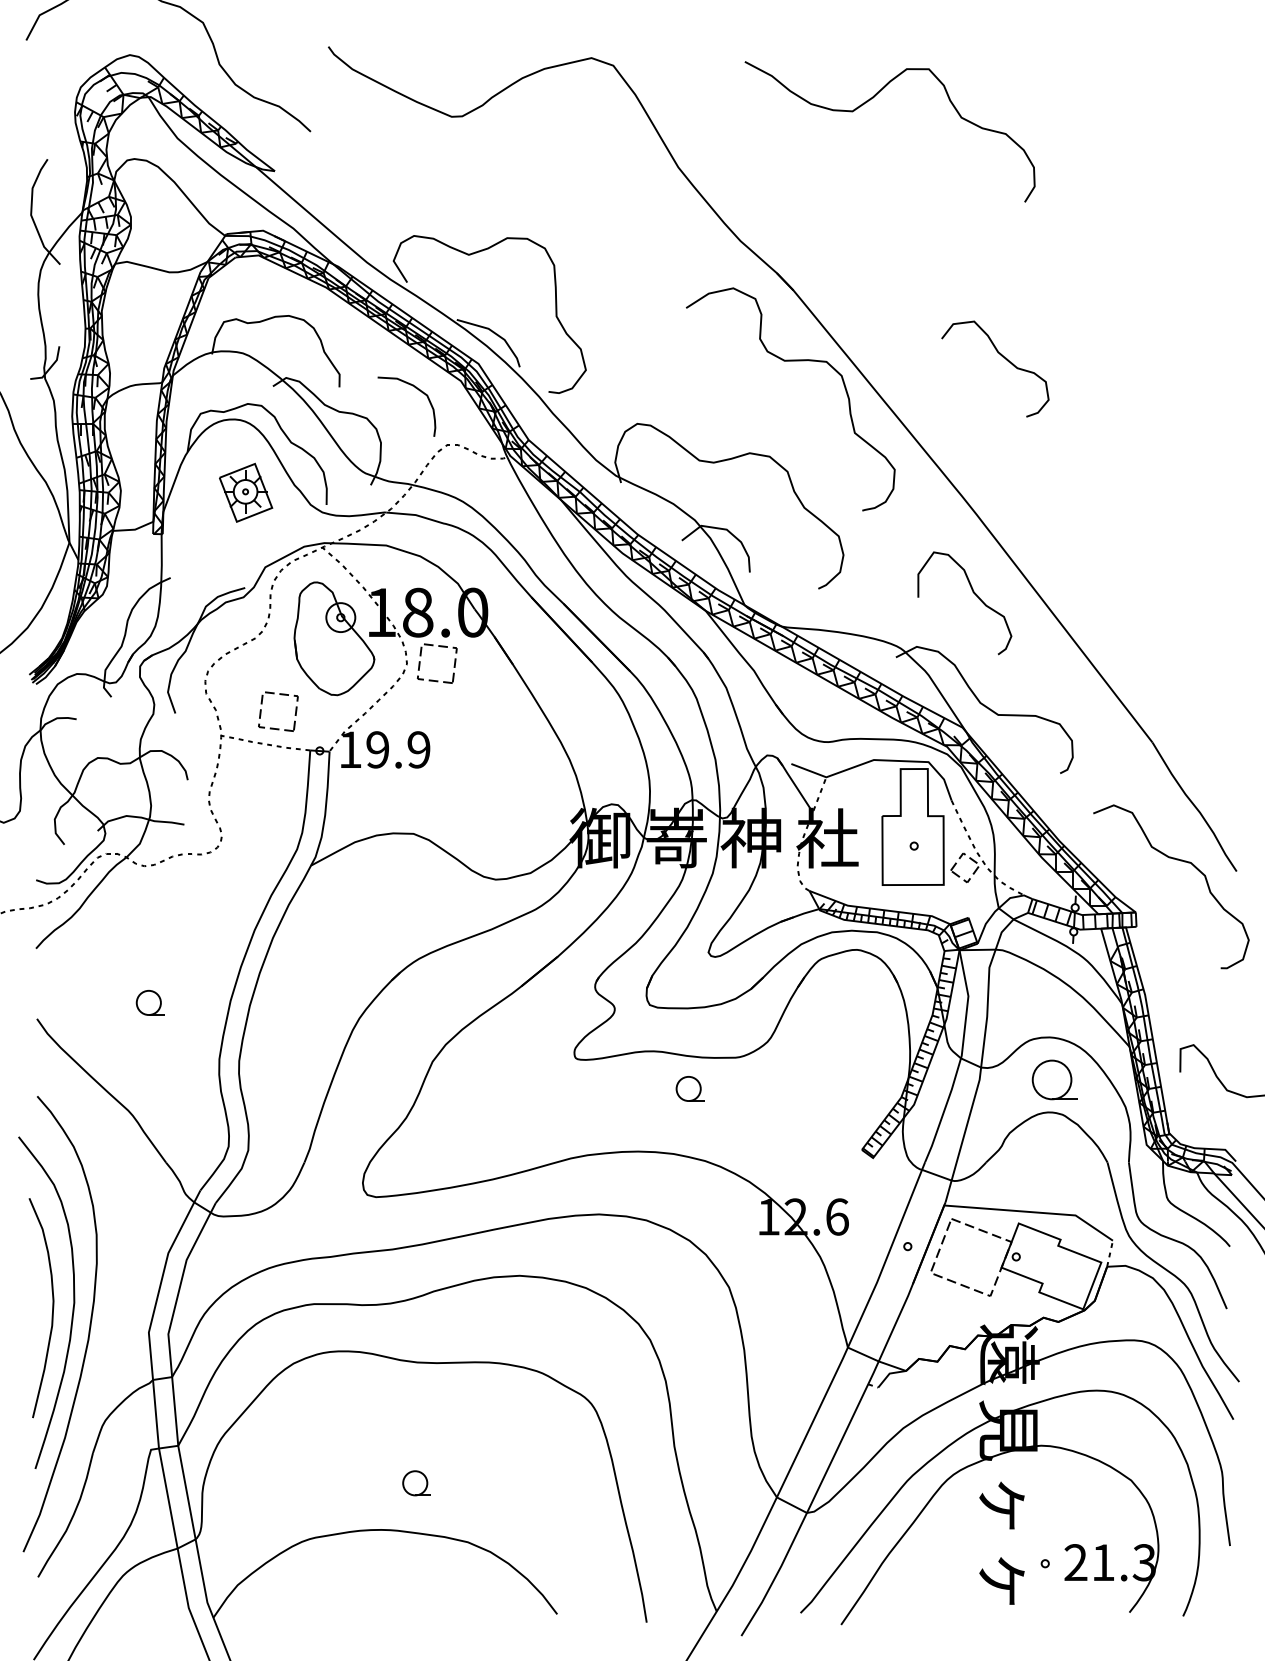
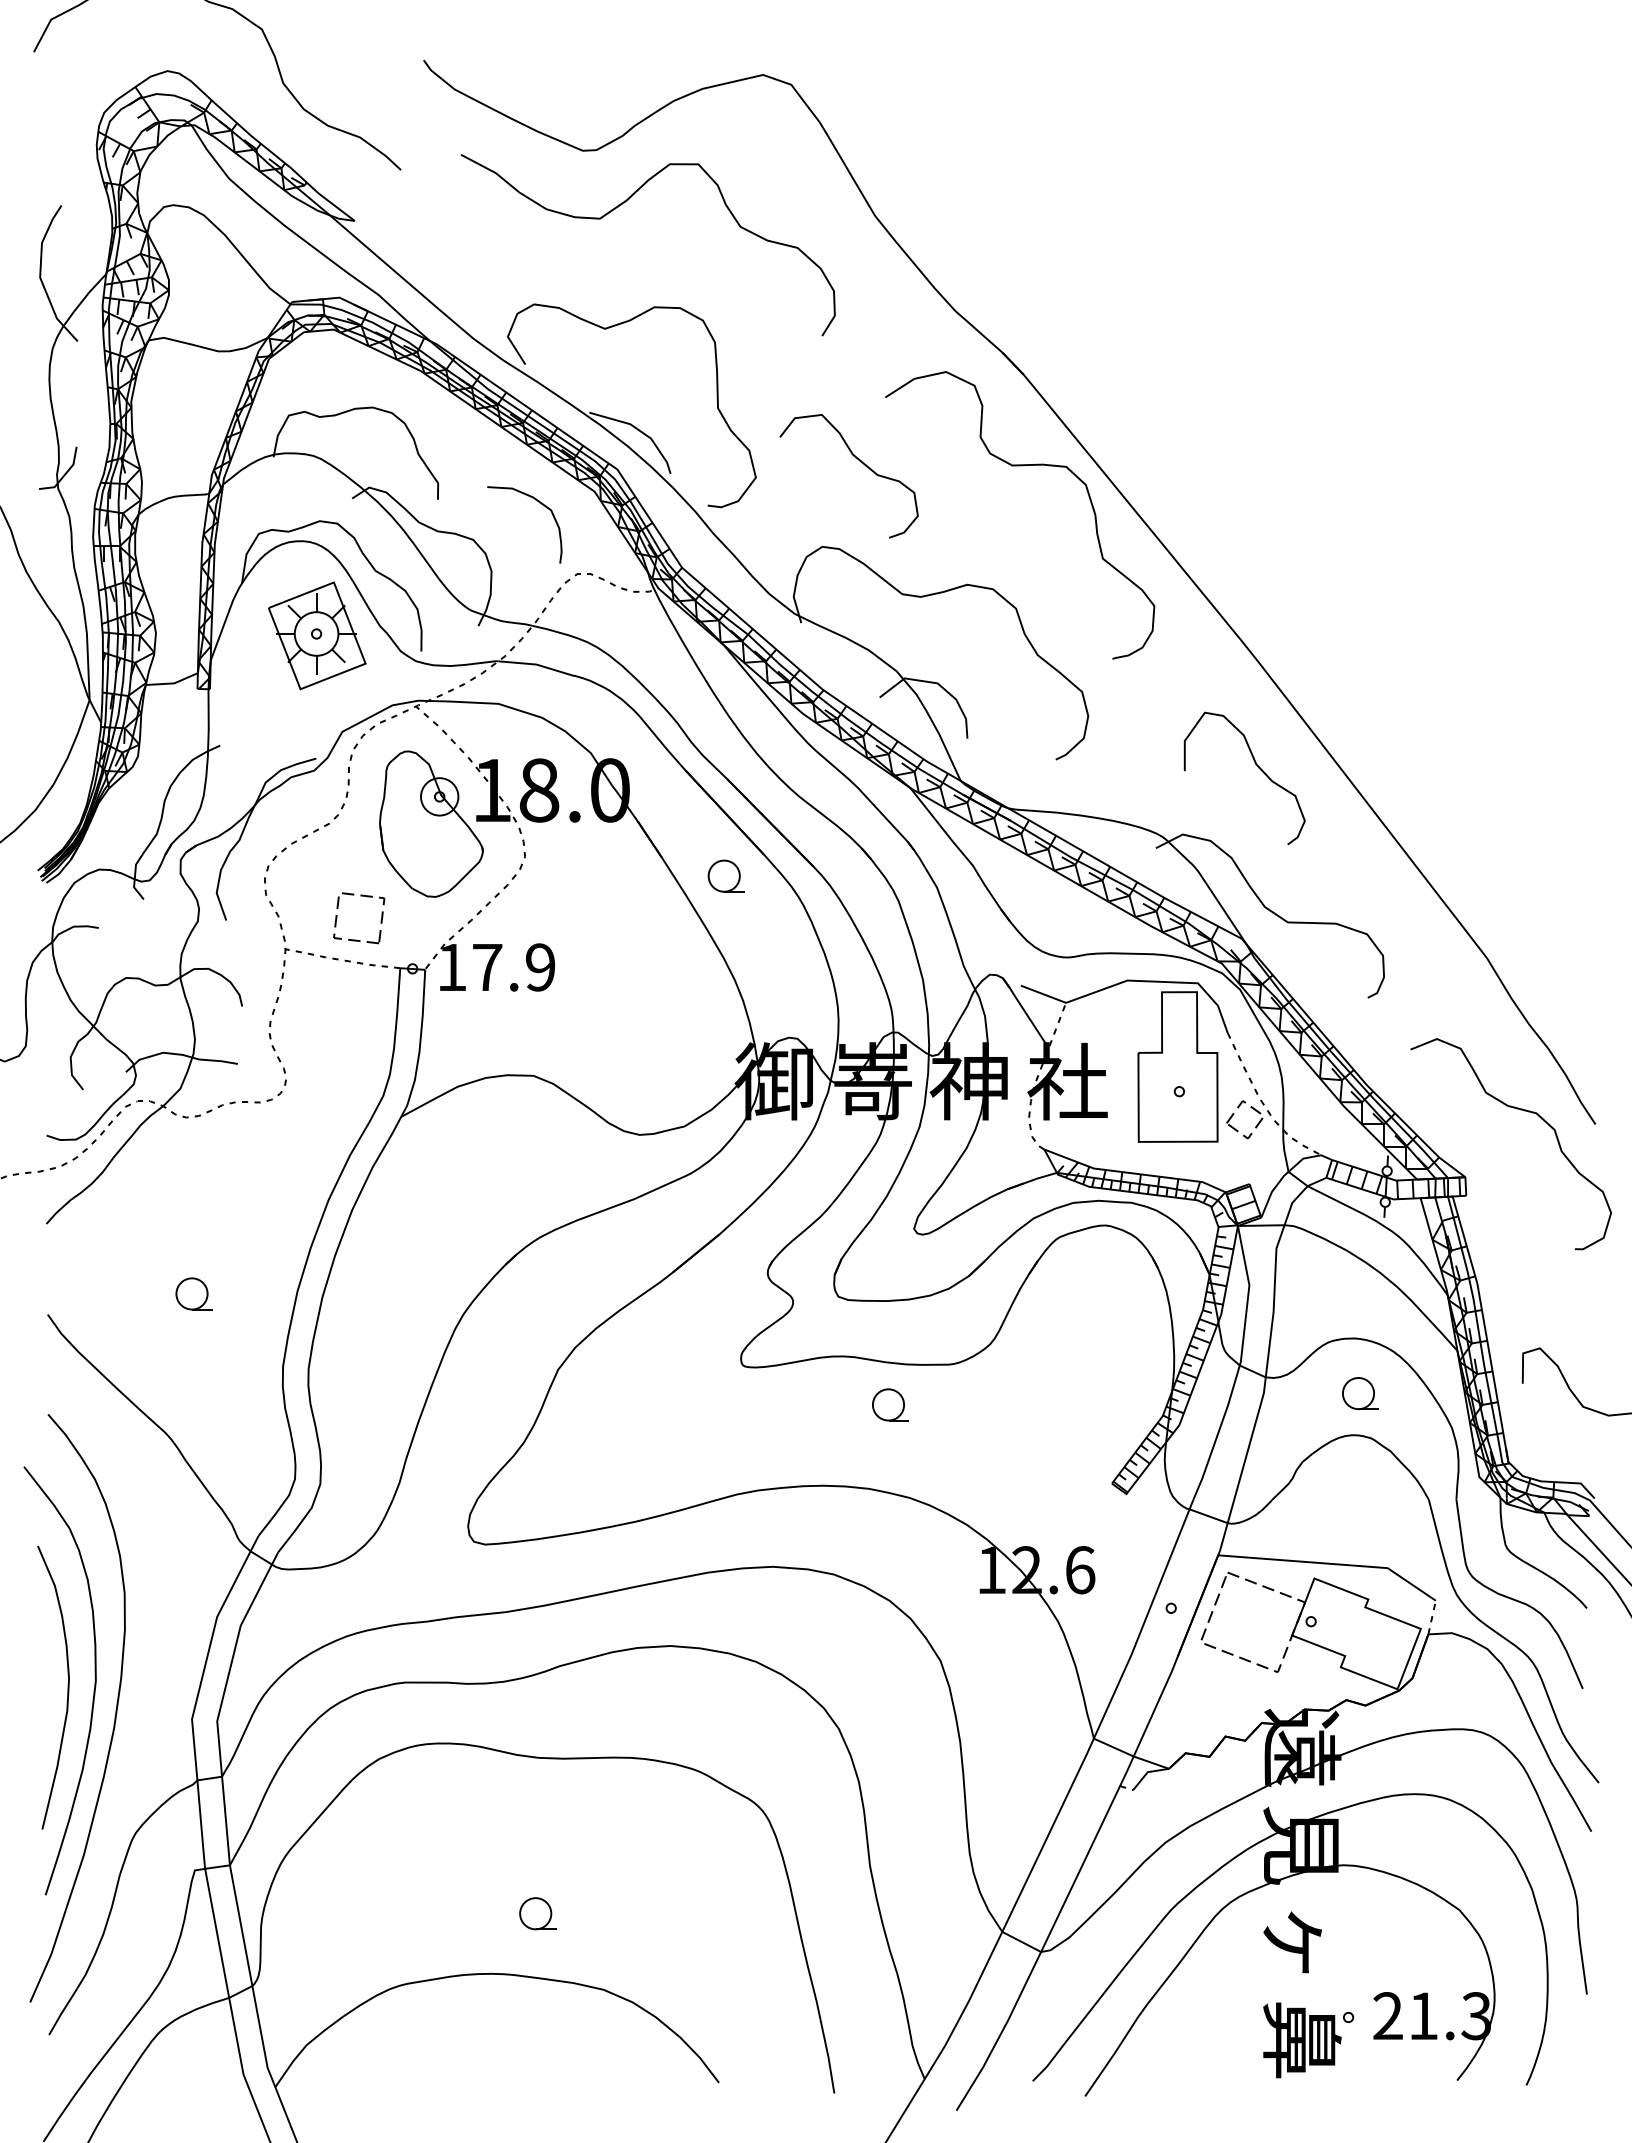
curve: (869, 101) -> (621, 205), moved
curve: (1004, 358) -> (860, 462), moved
part: (246, 492) -> (317, 635), size x1.43
part: (453, 665) -> (585, 858), removed
part: (562, 678) -> (725, 875), added
text: (377, 749) -> (487, 967), 19.9 -> 17.9
part: (1054, 1080) -> (1360, 1393), size x0.62
text: (1009, 1581) -> (1302, 2040), ヶ -> 鼻

